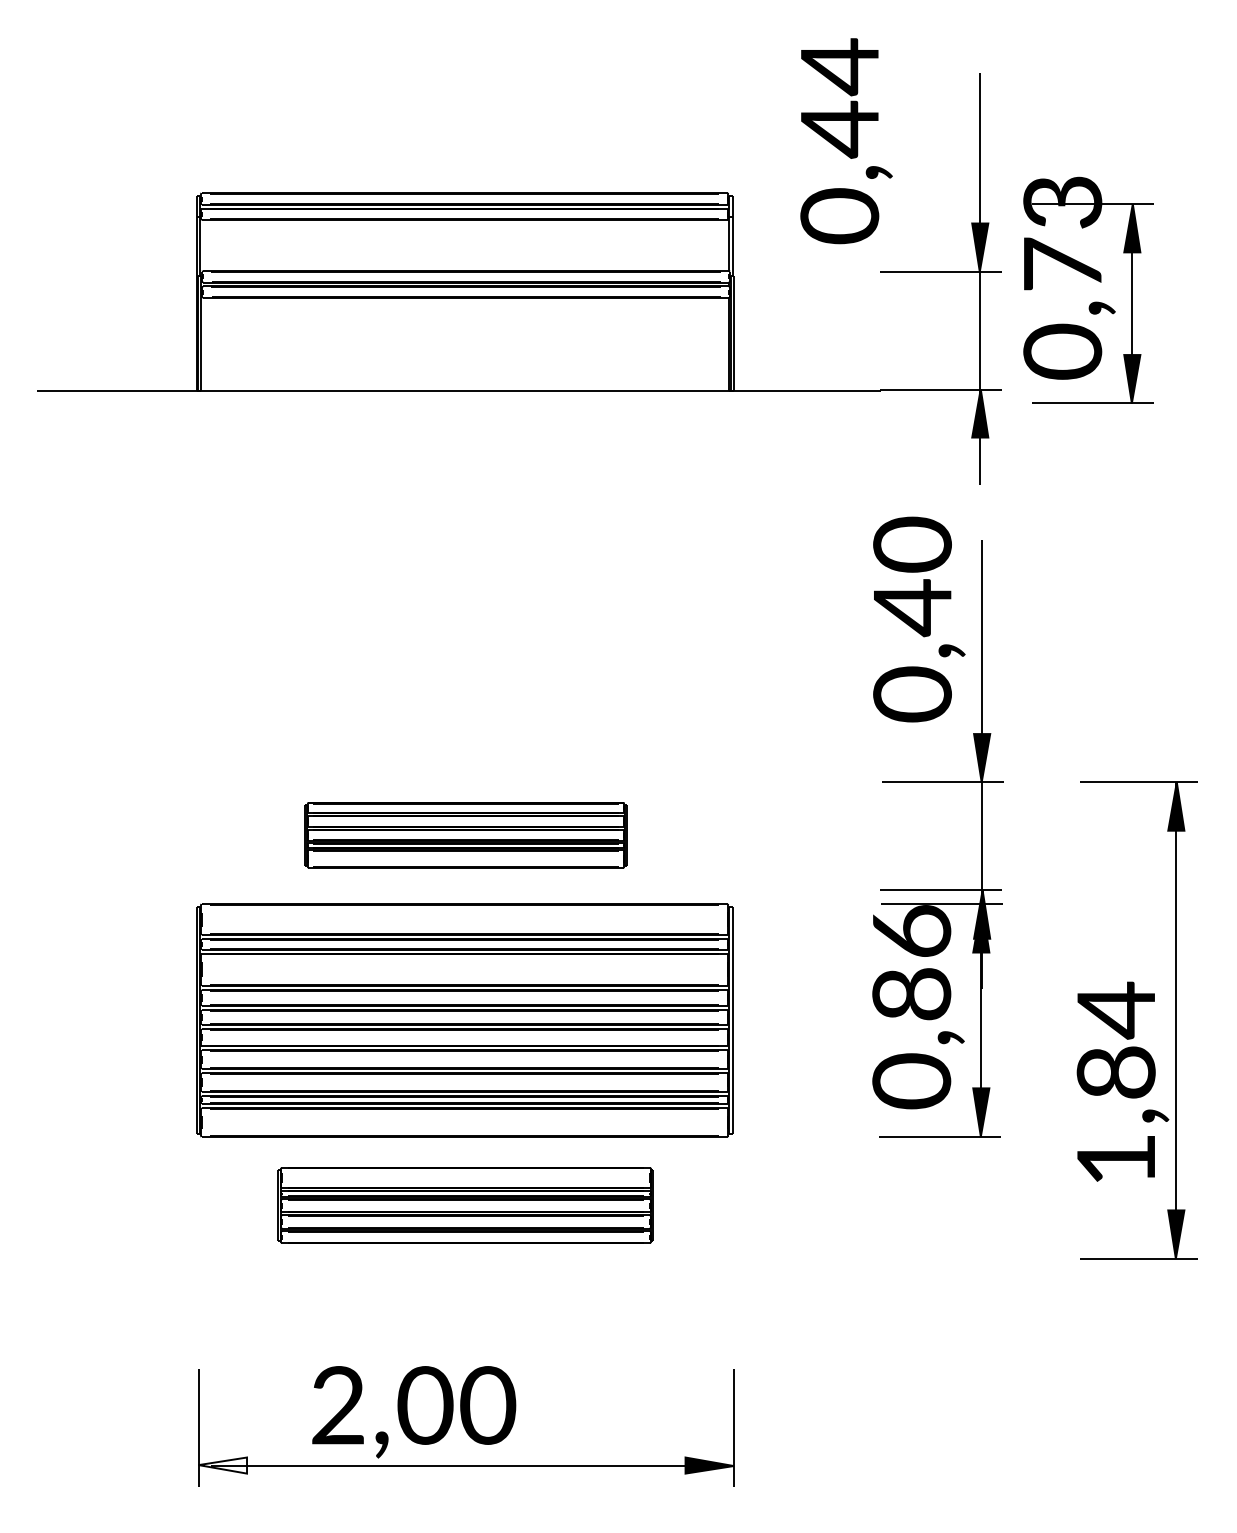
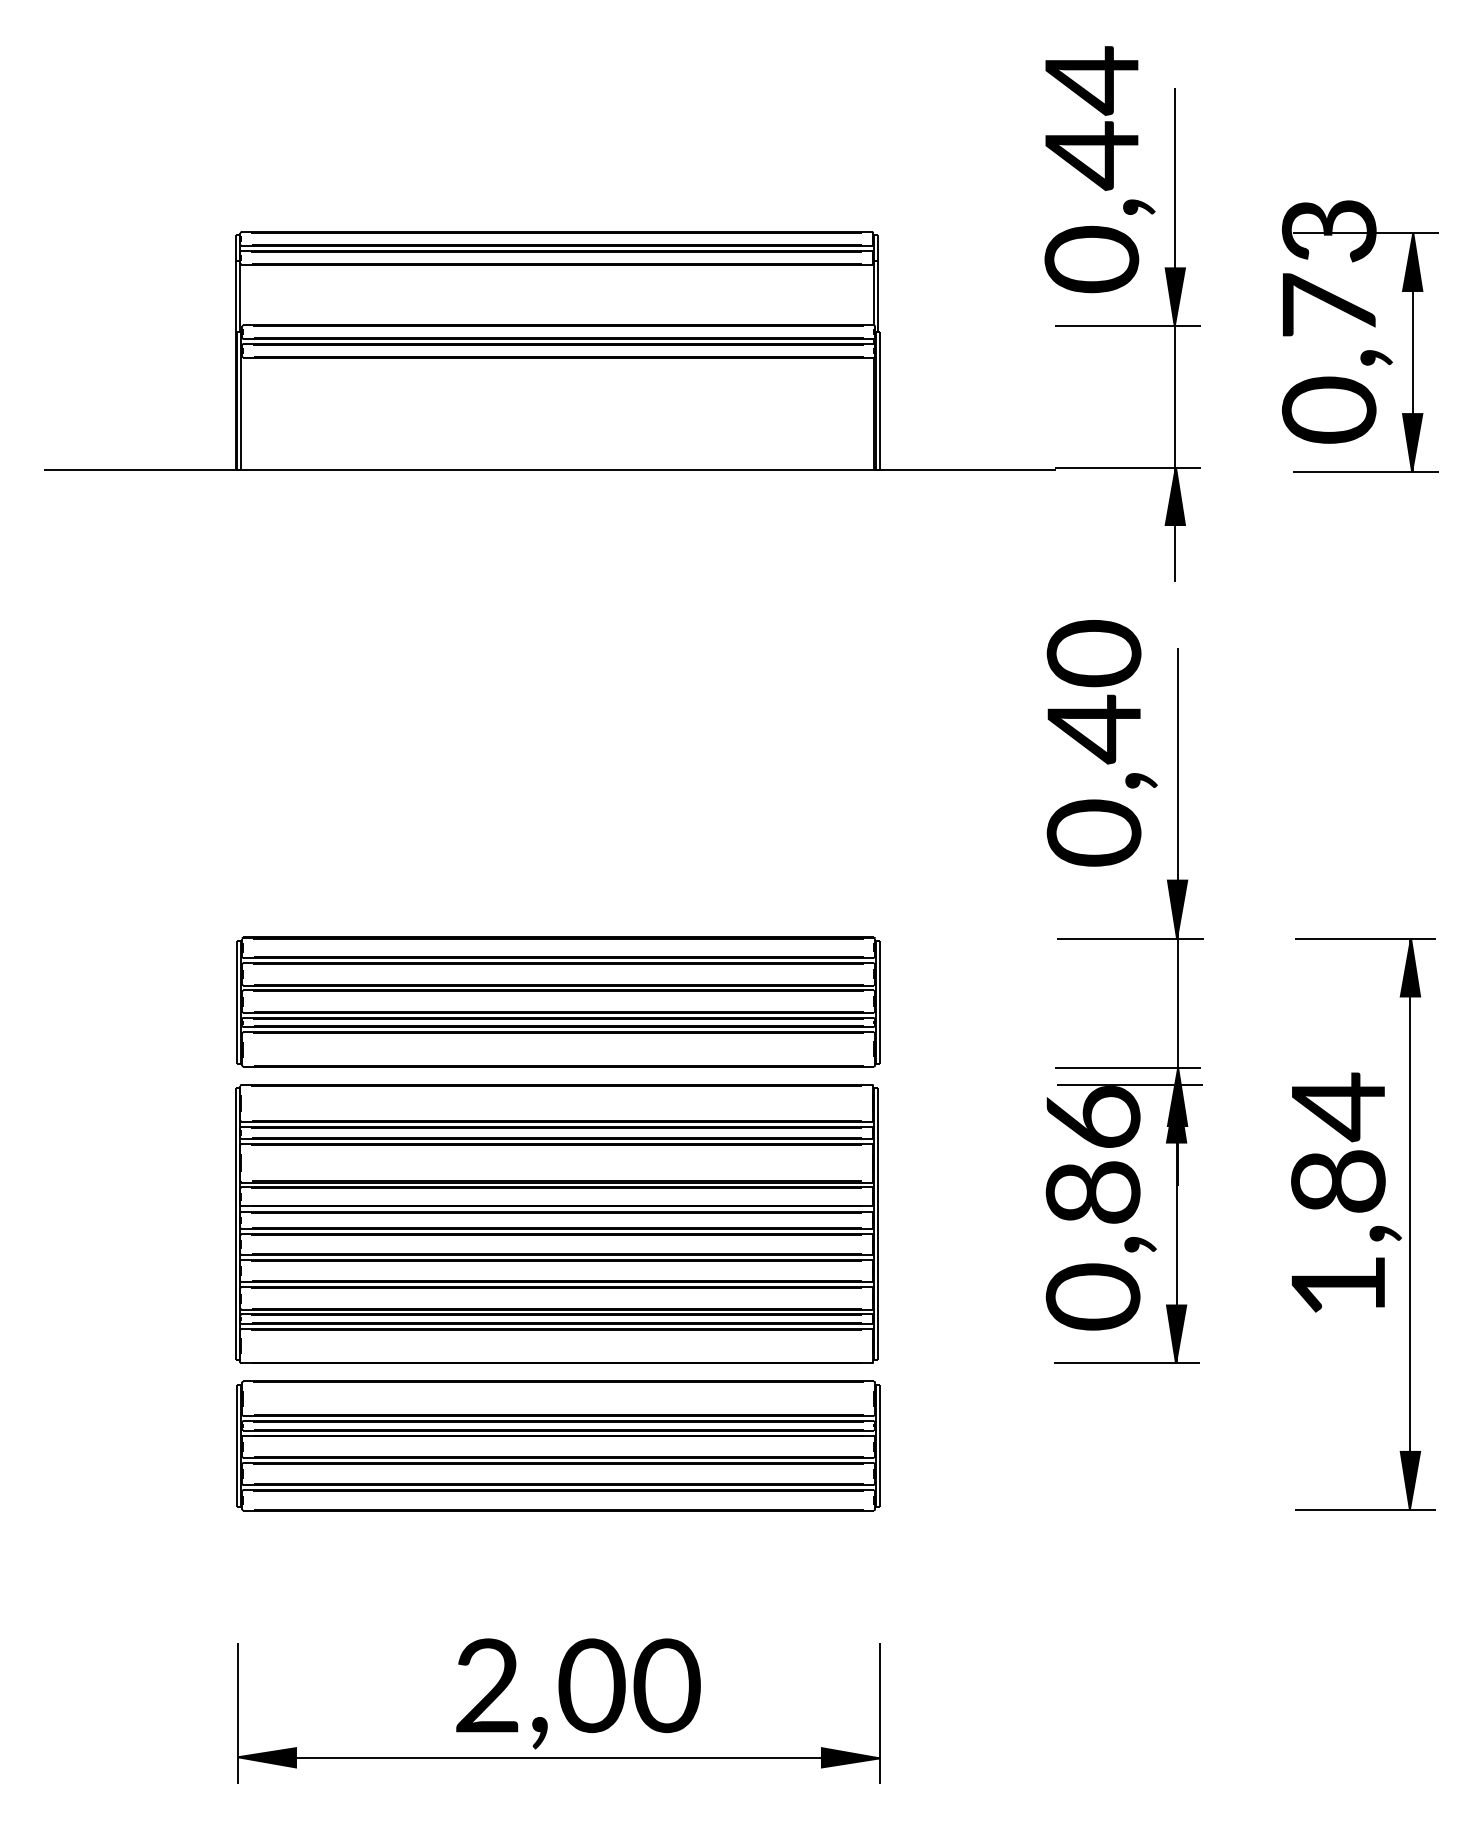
text: (846, 141) -> (1099, 169), moved
part: (1095, 280) -> (1368, 324), moved
part: (465, 834) -> (558, 1001), size x1.67
text: (1123, 1081) -> (1346, 1192), moved
part: (465, 1205) -> (558, 1445), size x1.43
text: (414, 1411) -> (578, 1693), moved
fill: (223, 1465) -> (267, 1757), added

